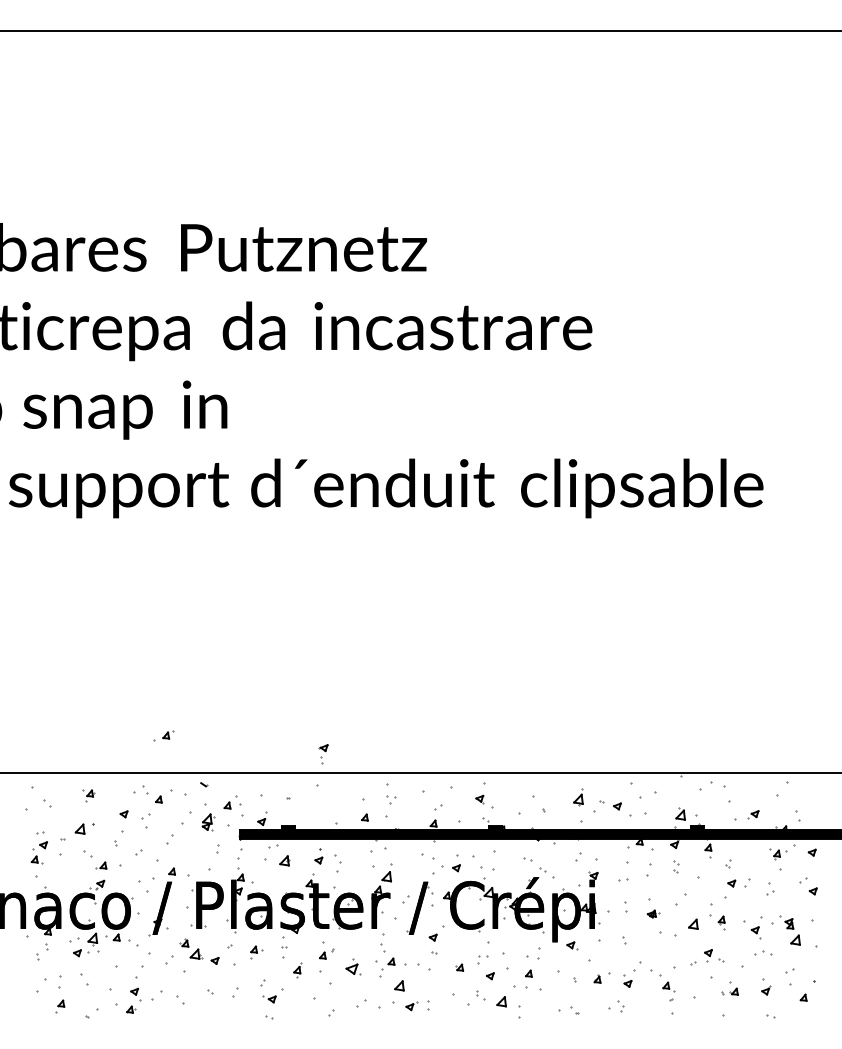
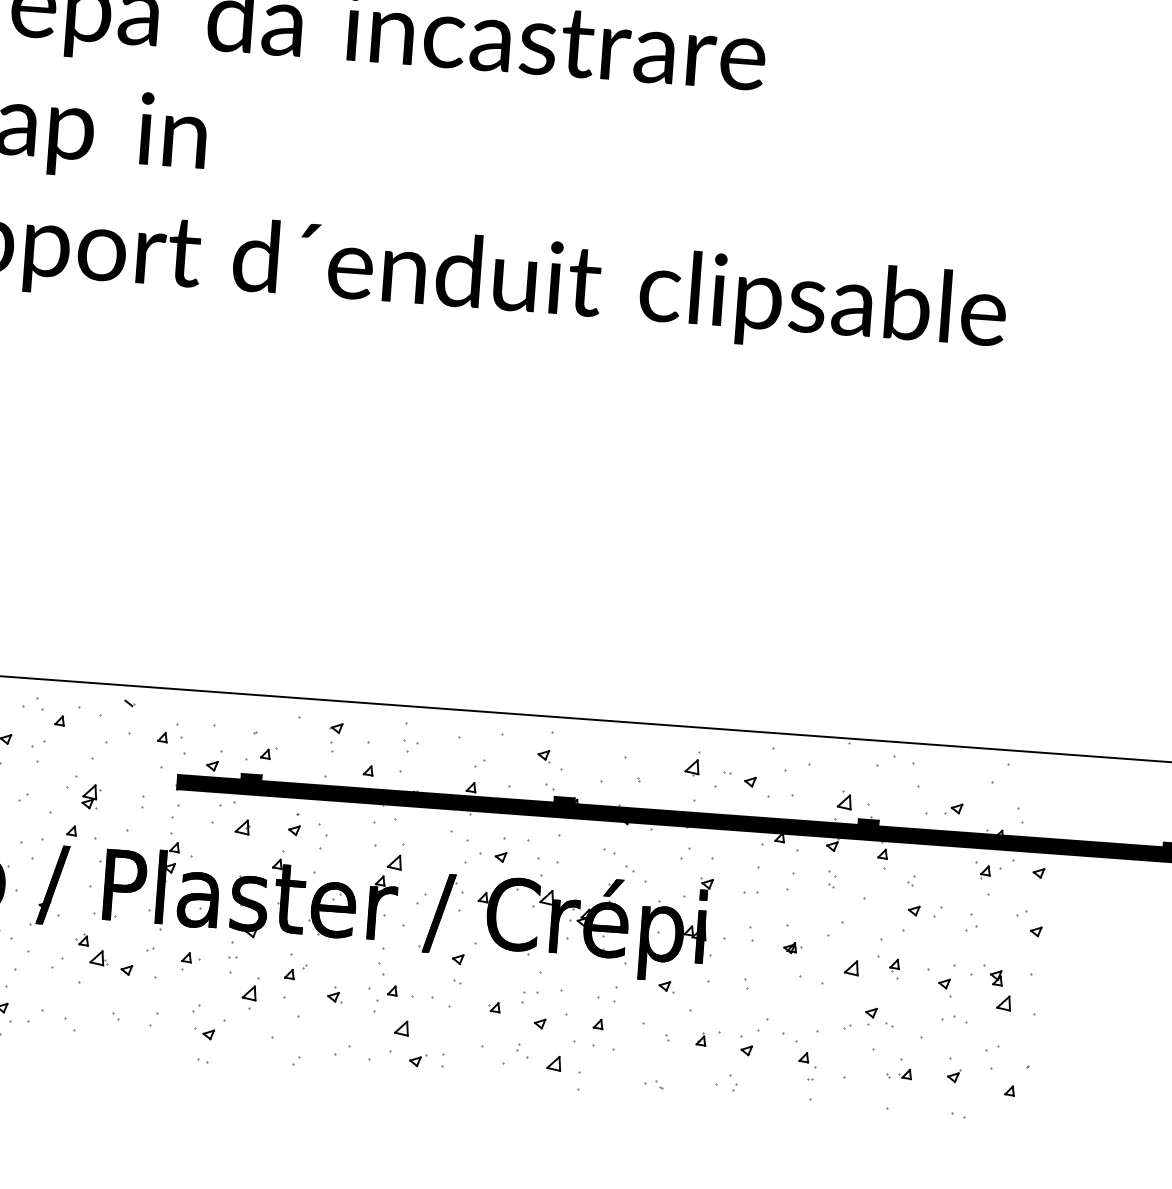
part: (163, 735) -> (261, 753), moved
part: (323, 754) -> (335, 737), moved
part: (208, 822) -> (91, 797), moved
part: (353, 967) -> (334, 995), size x0.62
part: (297, 970) -> (249, 993), size x1.43
part: (568, 1011) -> (653, 1085), size x0.62

